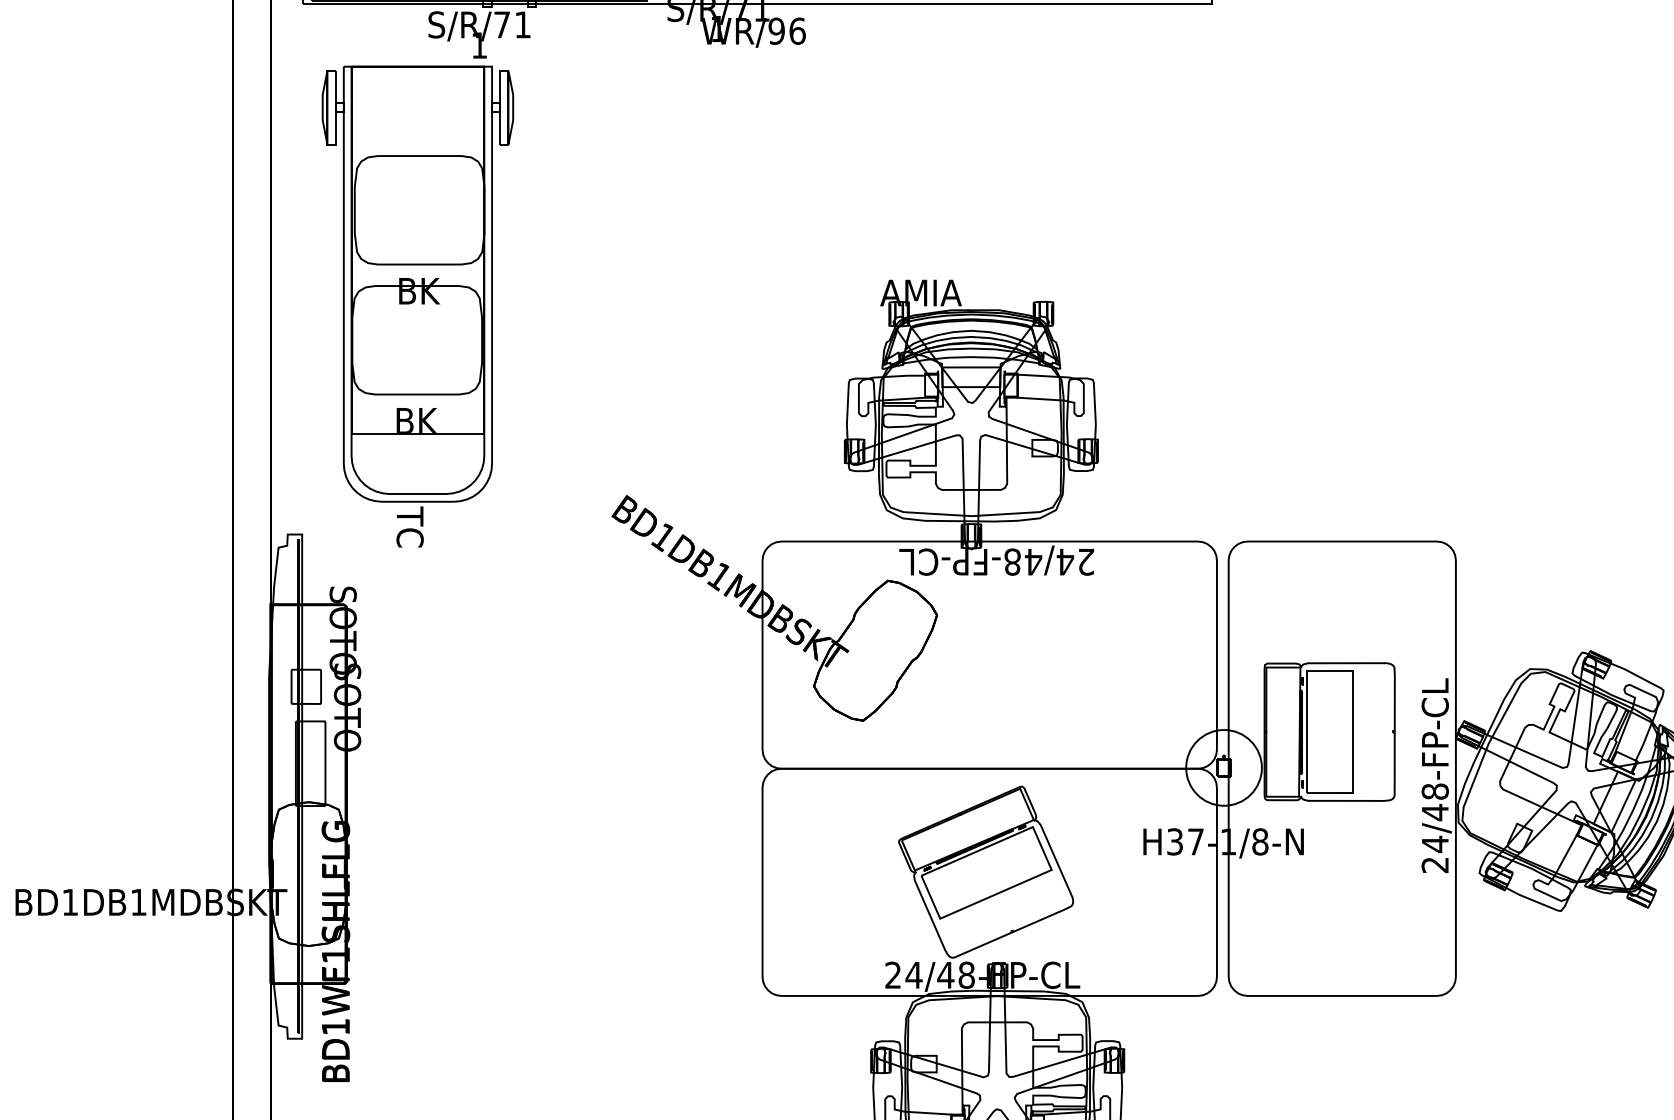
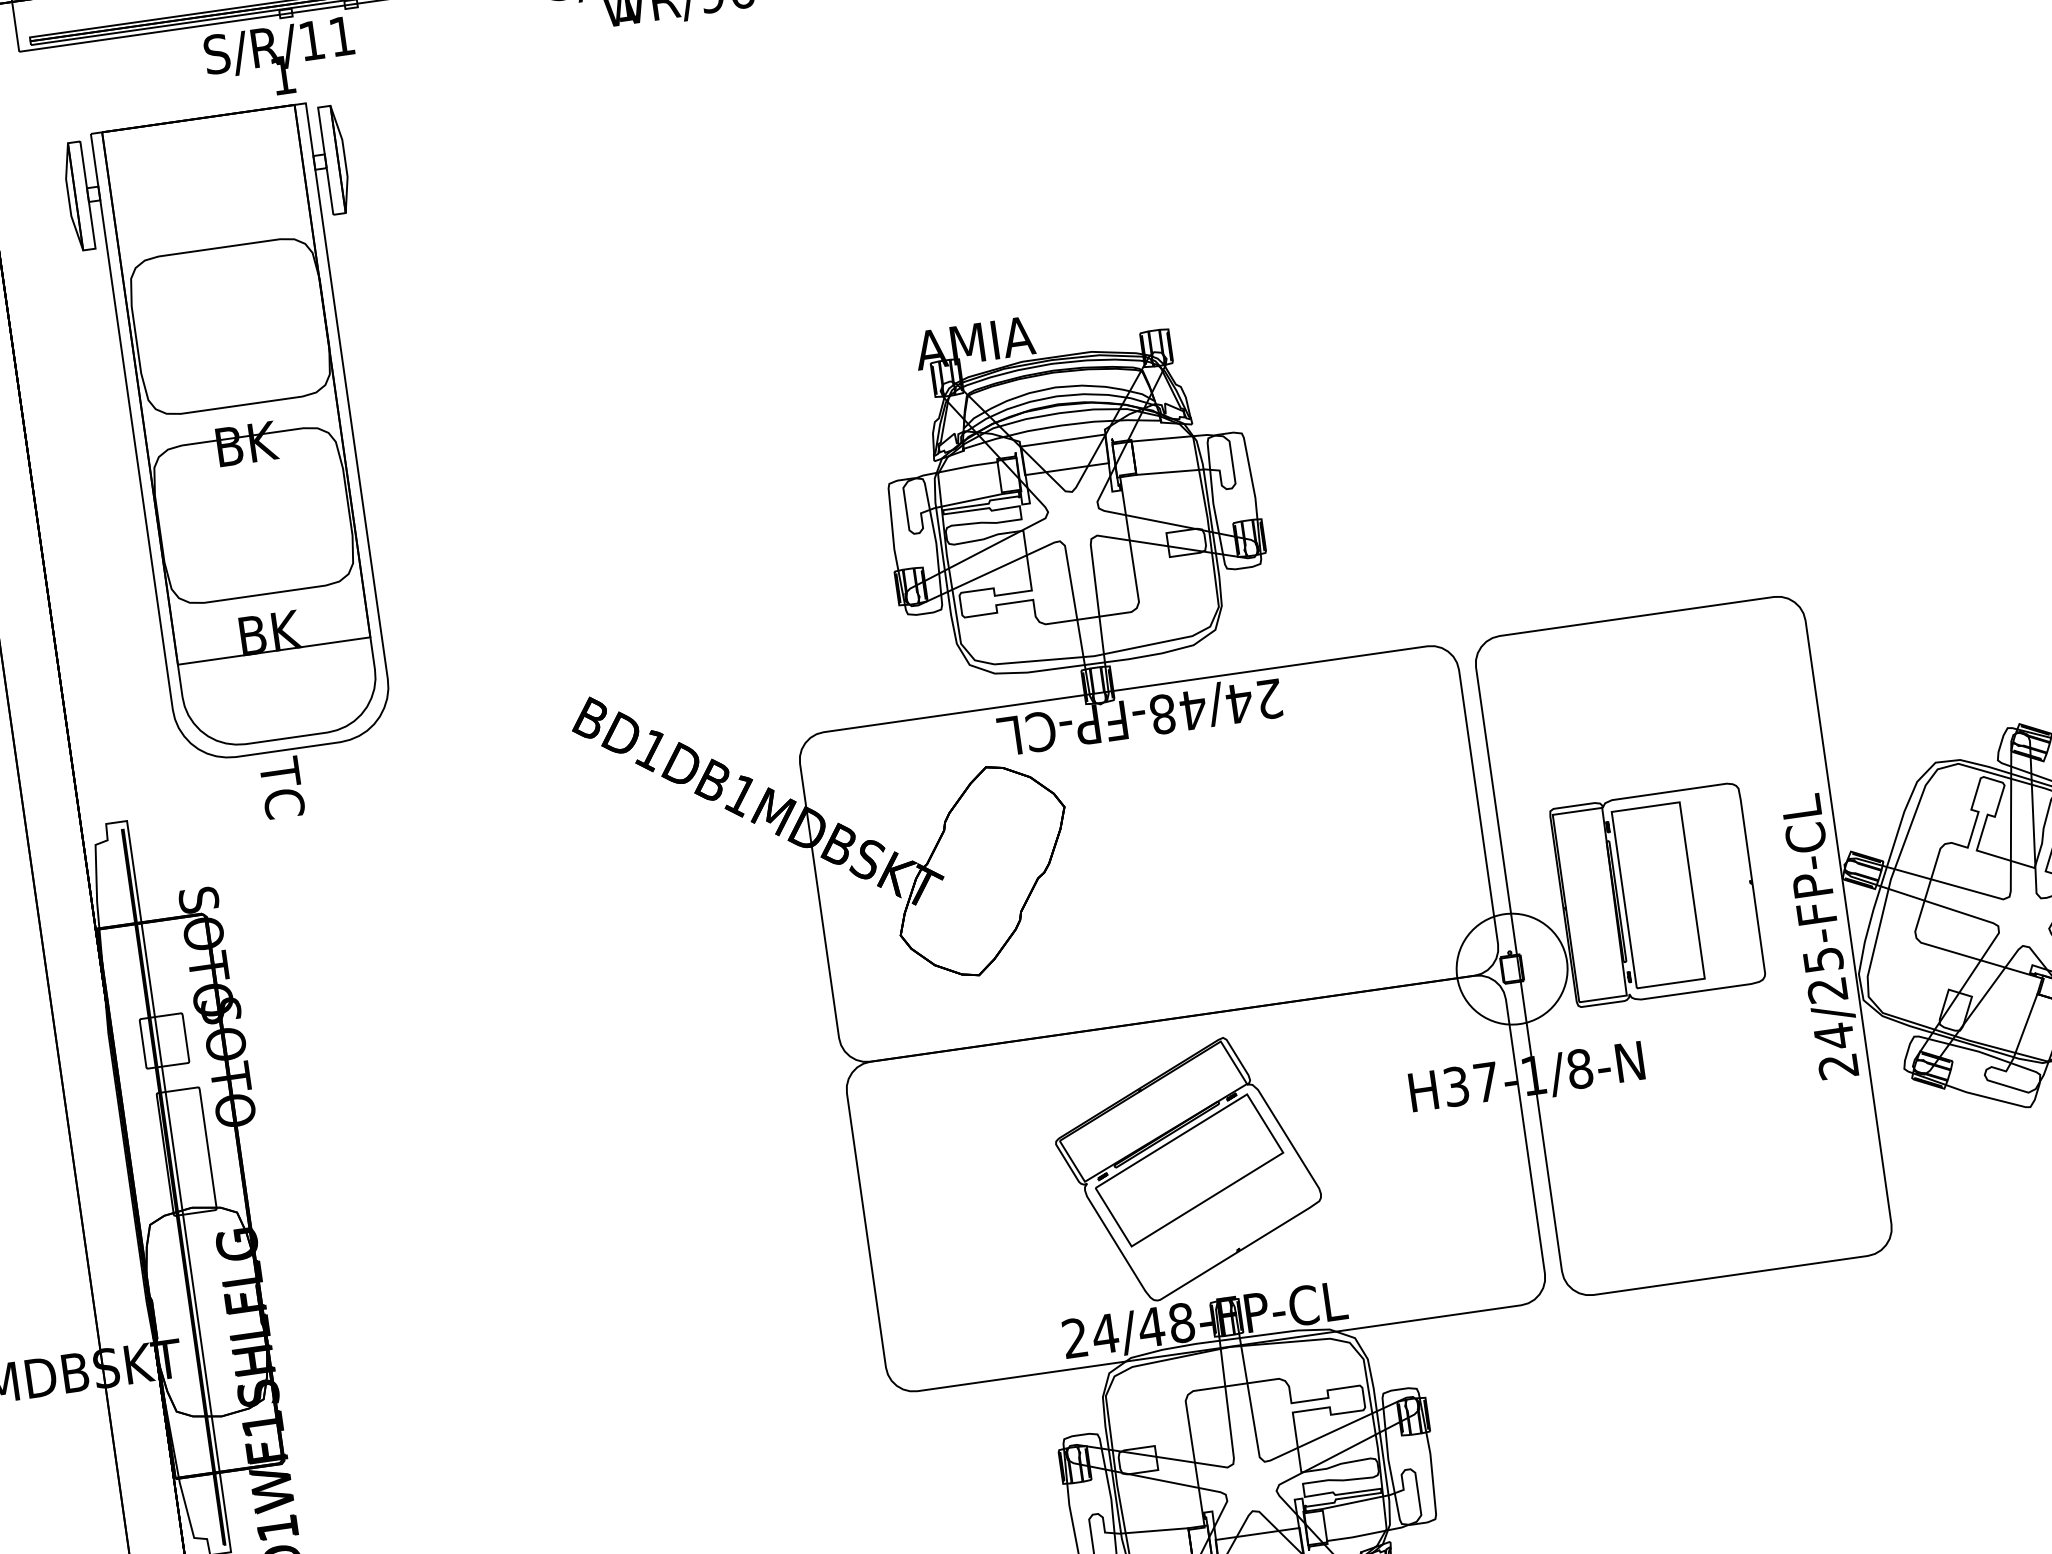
text: (501, 24) -> (310, 40), S/R/71 -> S/R/11
text: (1434, 802) -> (1824, 975), 24/48-FP-CL -> 24/25-FP-CL

